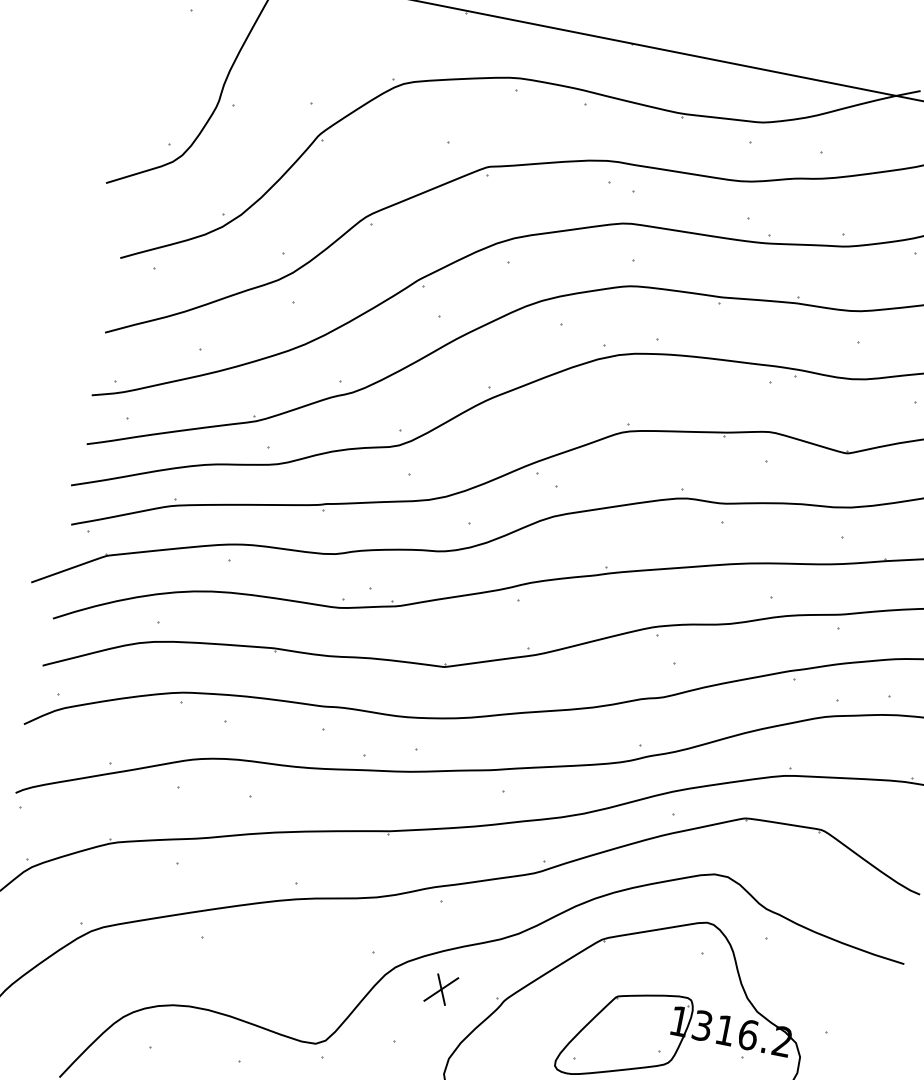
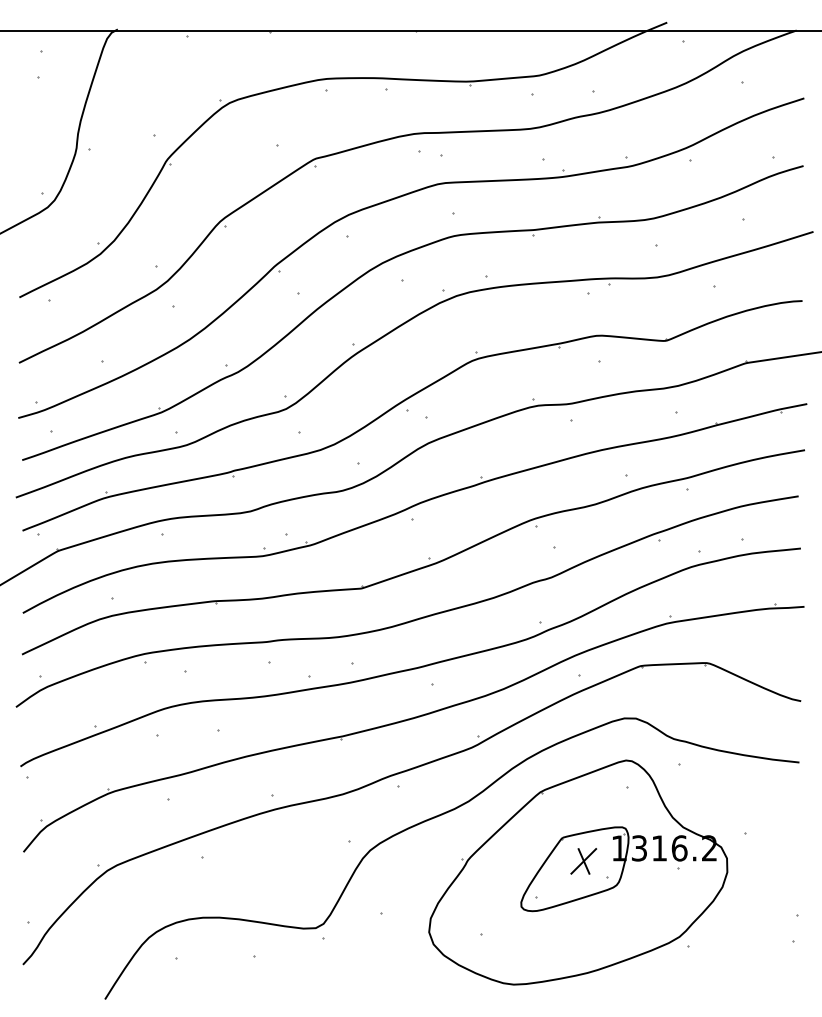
part: (440, 989) -> (583, 861), moved

